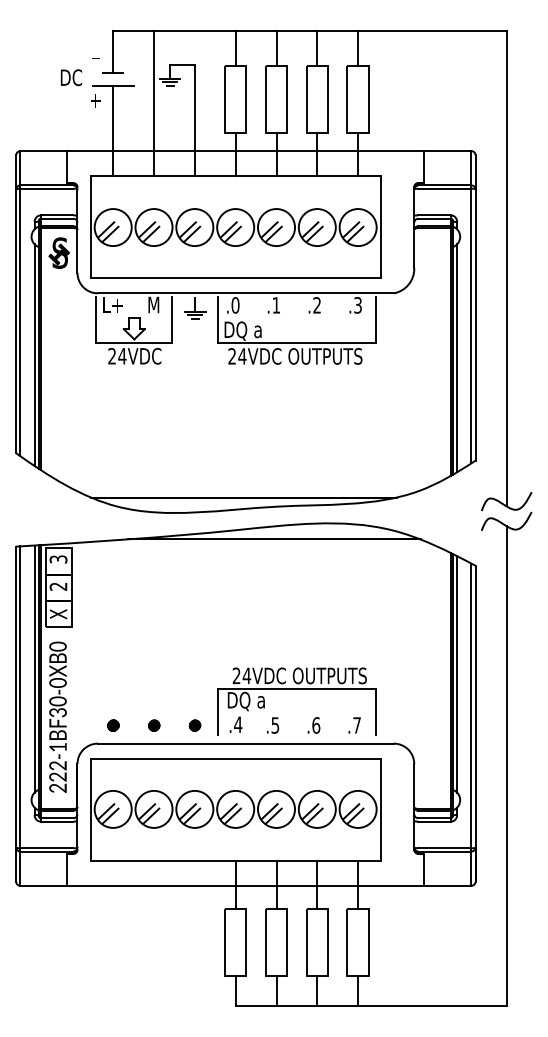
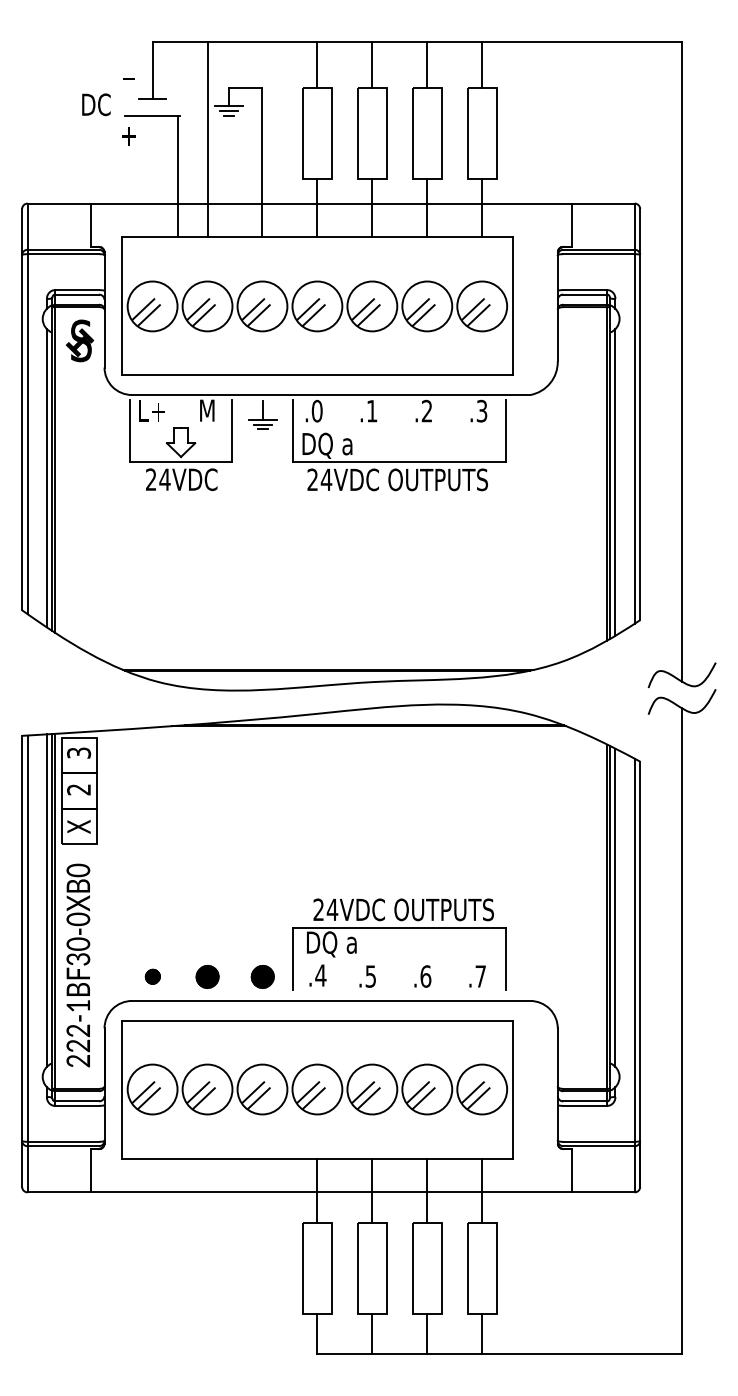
line: (113, 130) -> (178, 175), moved
part: (154, 725) -> (208, 976), size x1.6
part: (194, 725) -> (262, 976), size x1.6

